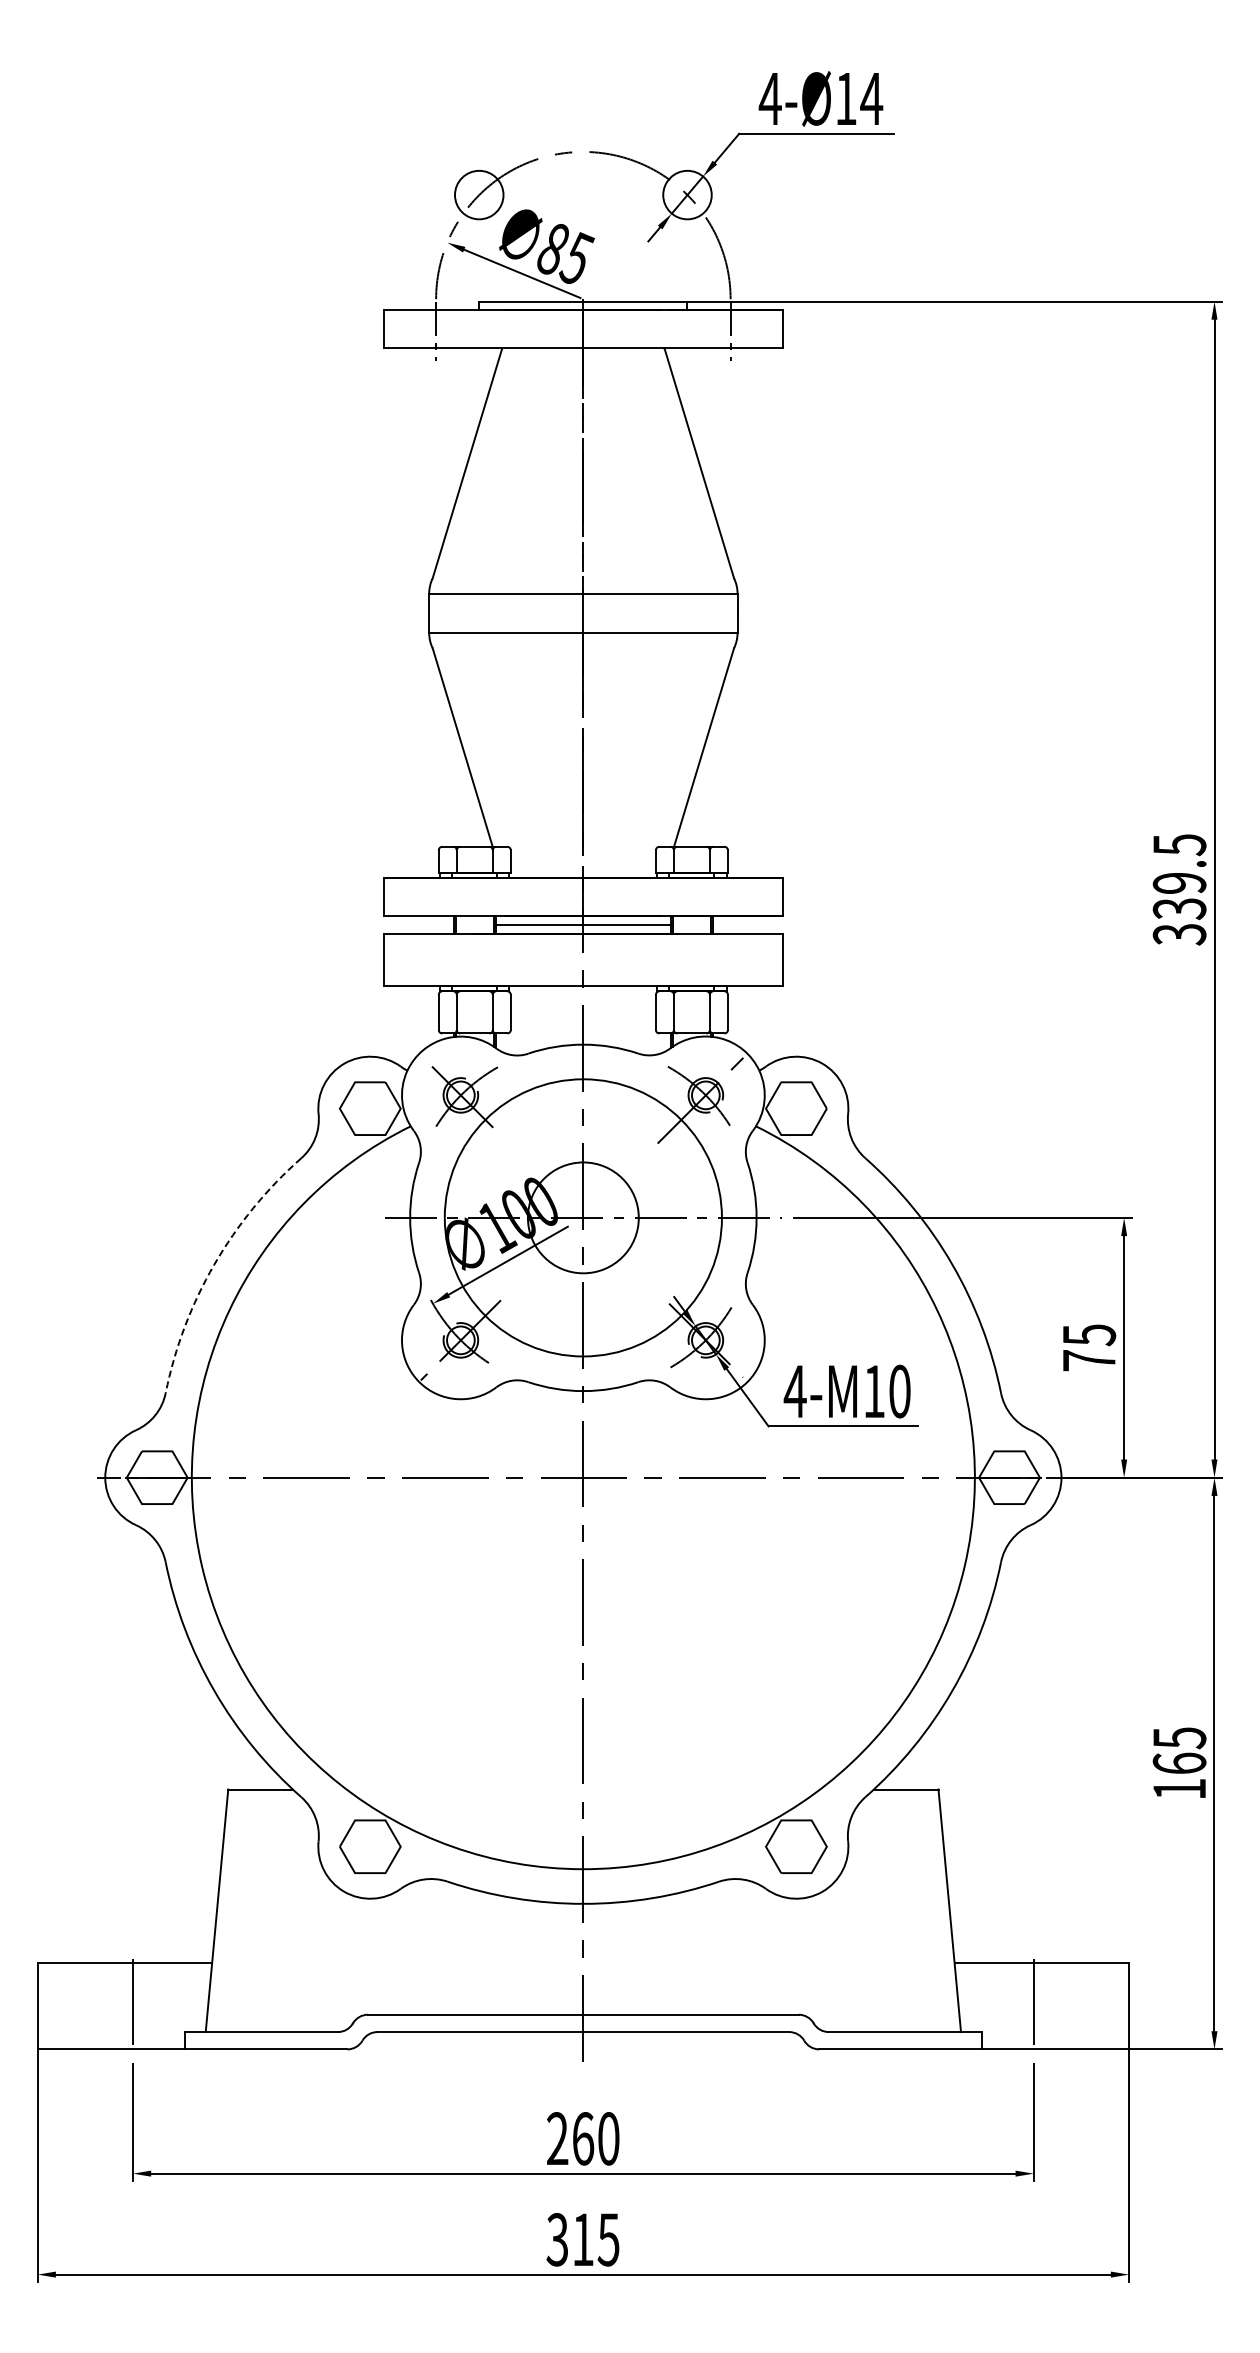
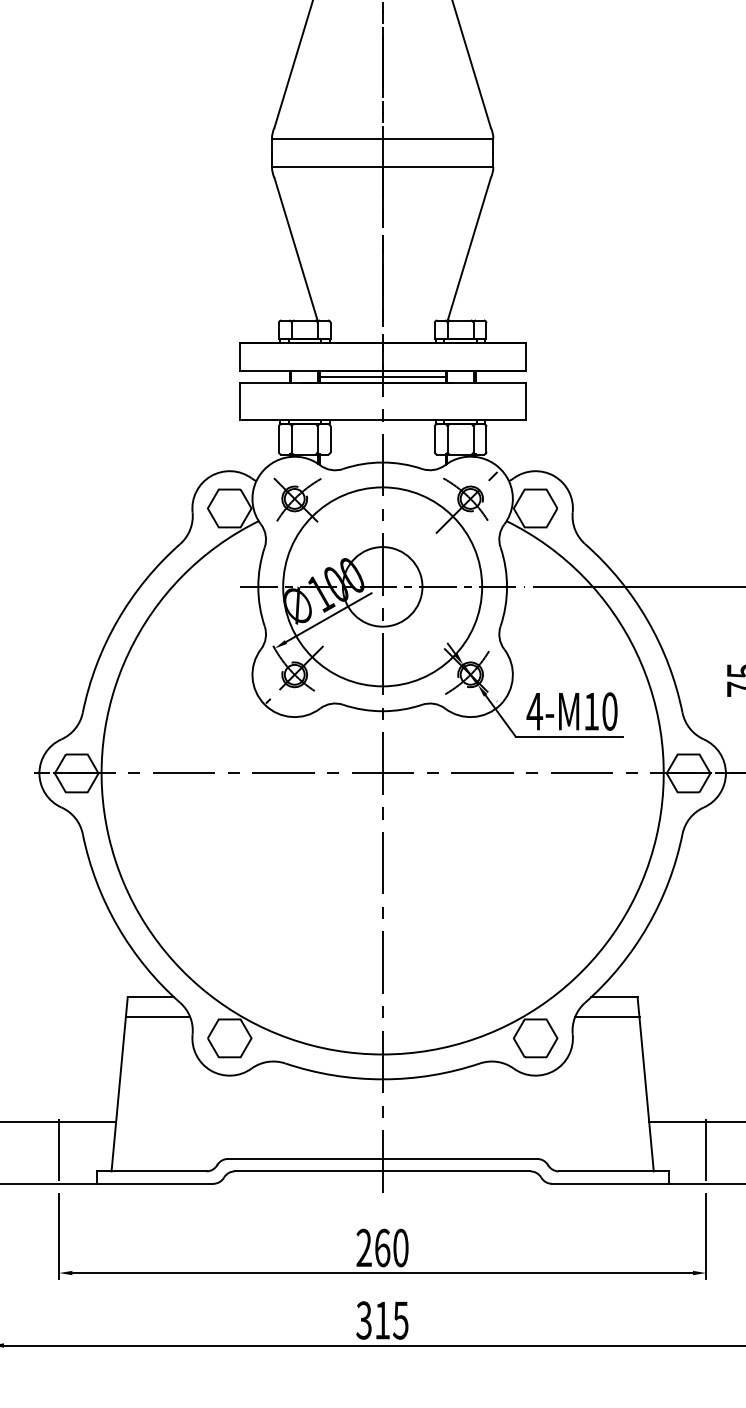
arc: (214, 1264) -> (117, 620), dashed -> solid
line: (270, 1817) -> (158, 1017), added
line: (896, 1817) -> (607, 1017), added

